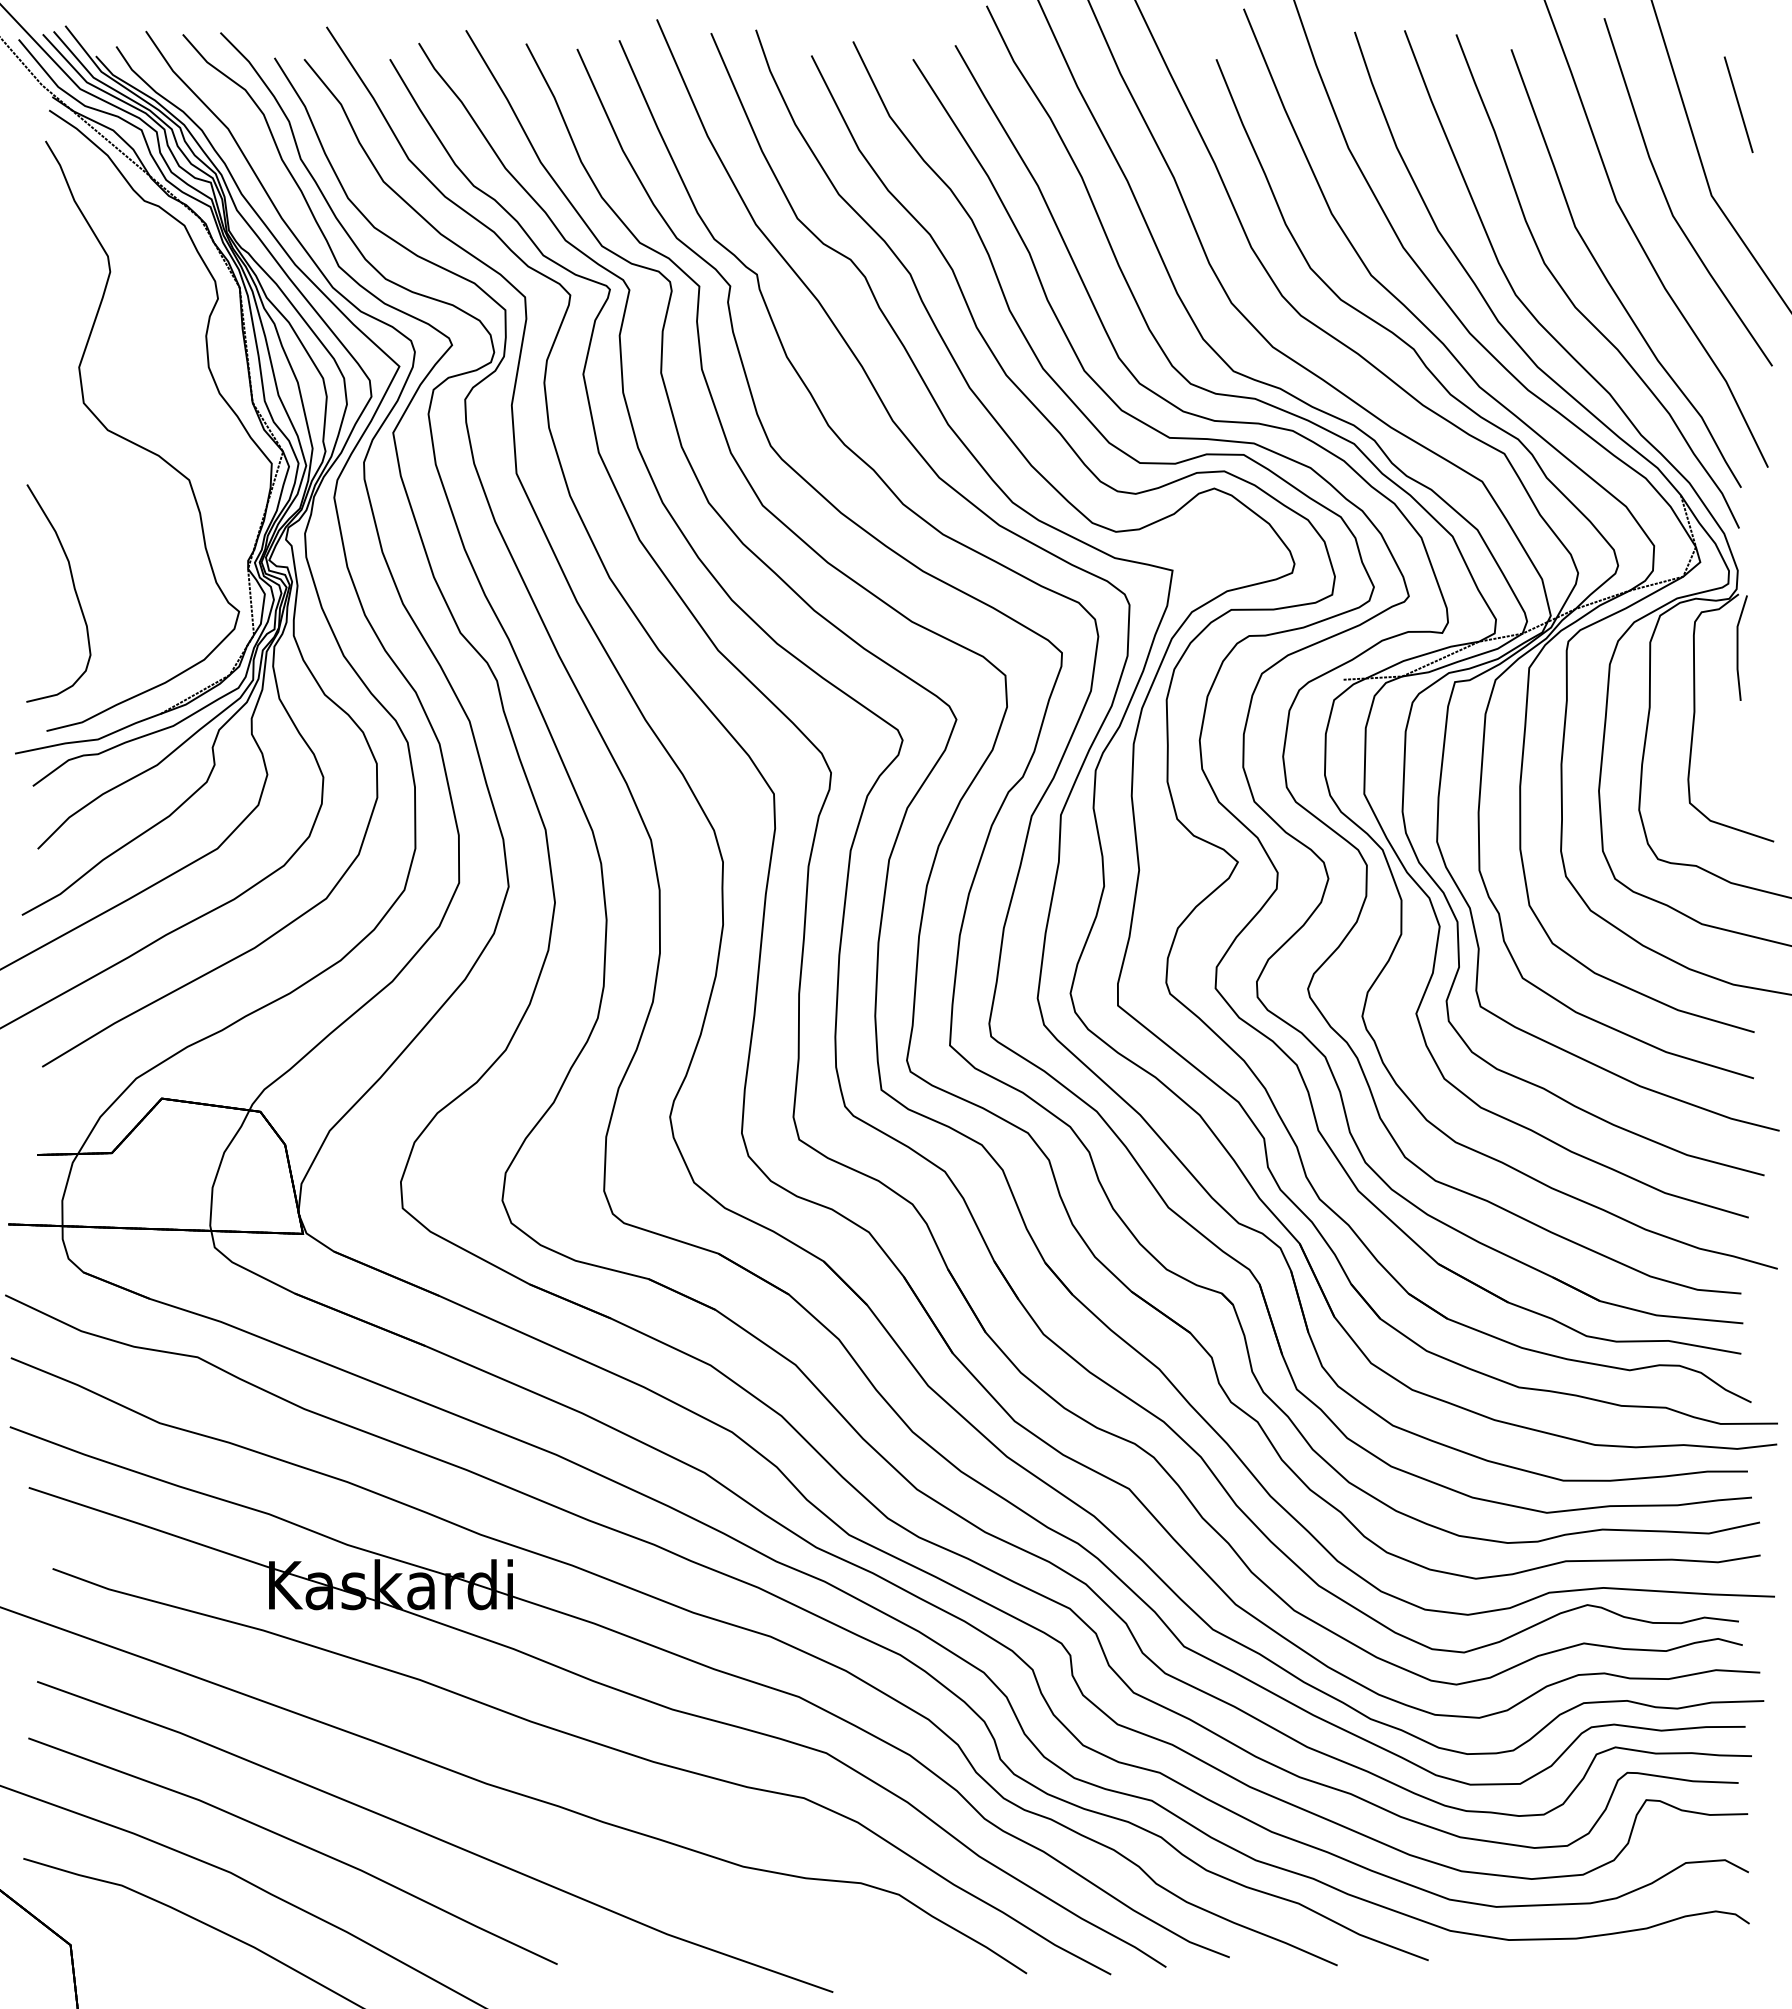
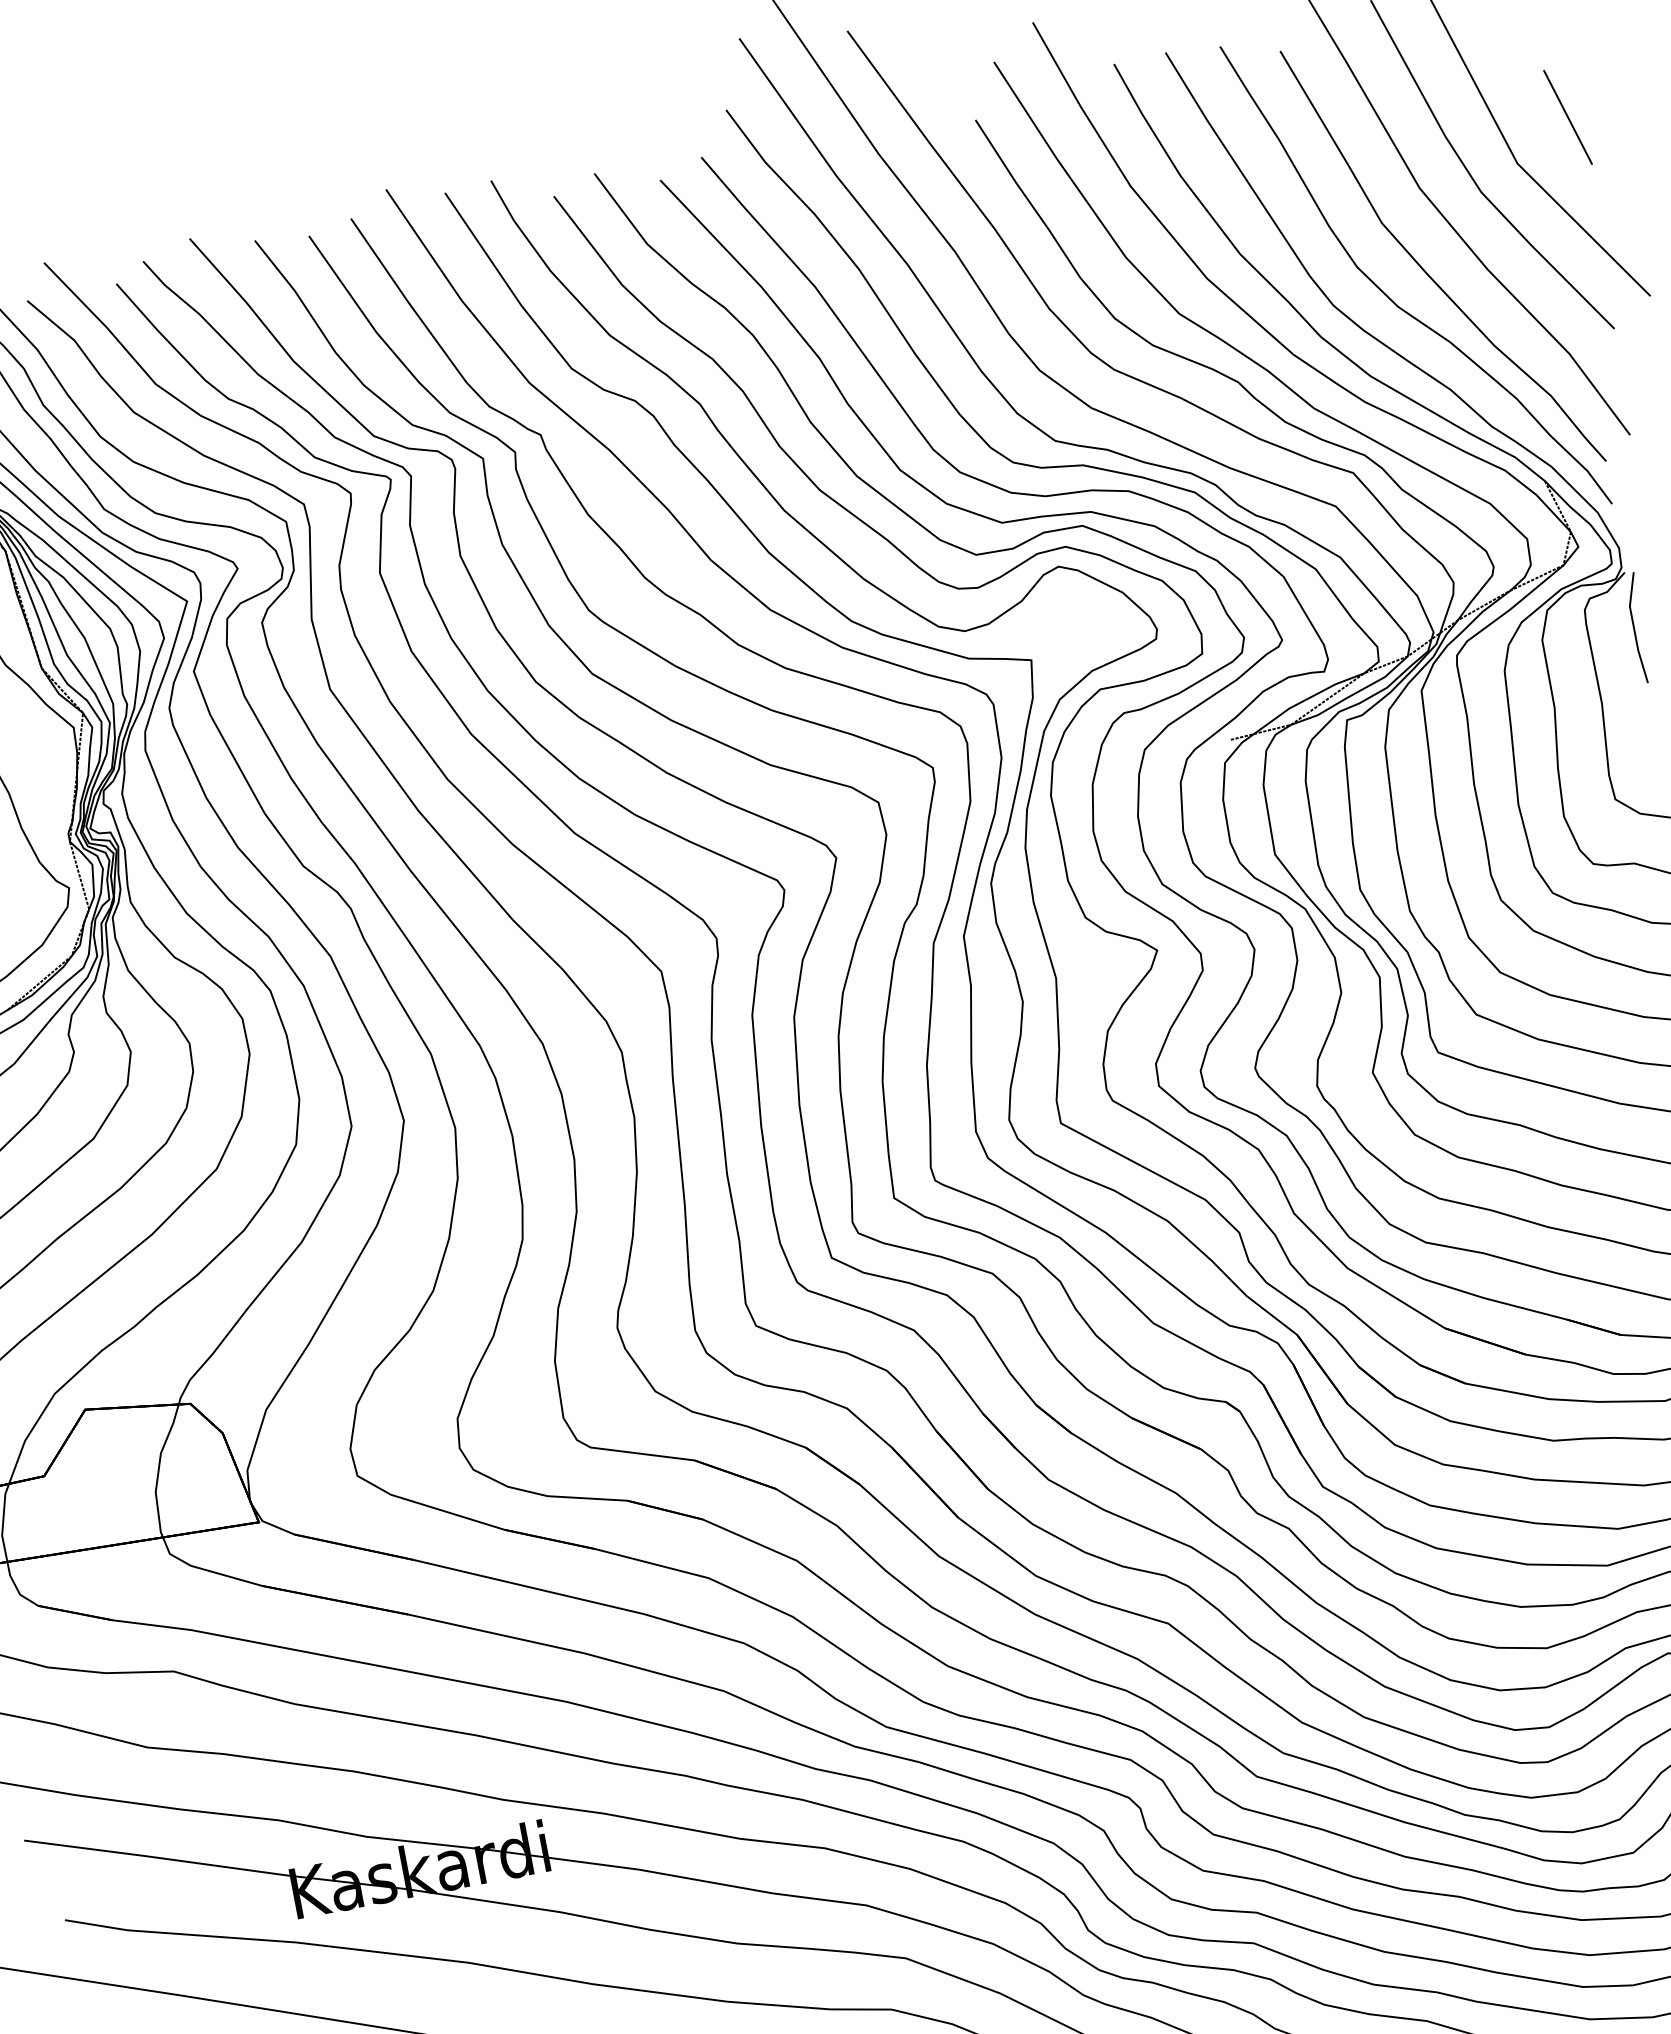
line: (1738, 104) -> (1567, 117), moved

